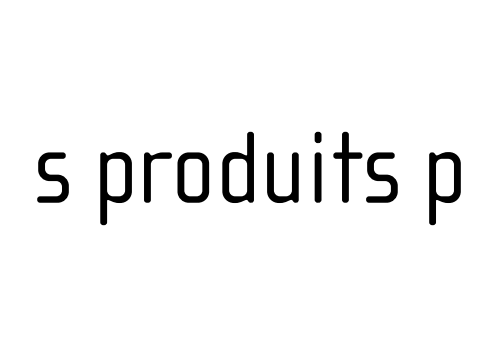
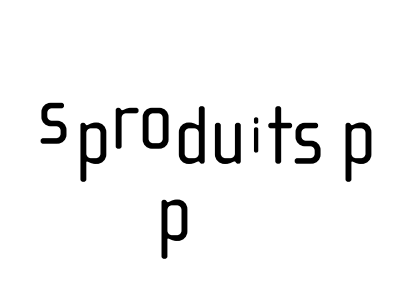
part: (317, 166) -> (255, 134), size x0.6
part: (52, 176) -> (53, 122), moved
part: (175, 176) -> (141, 127), moved
part: (216, 283) -> (174, 228), added

